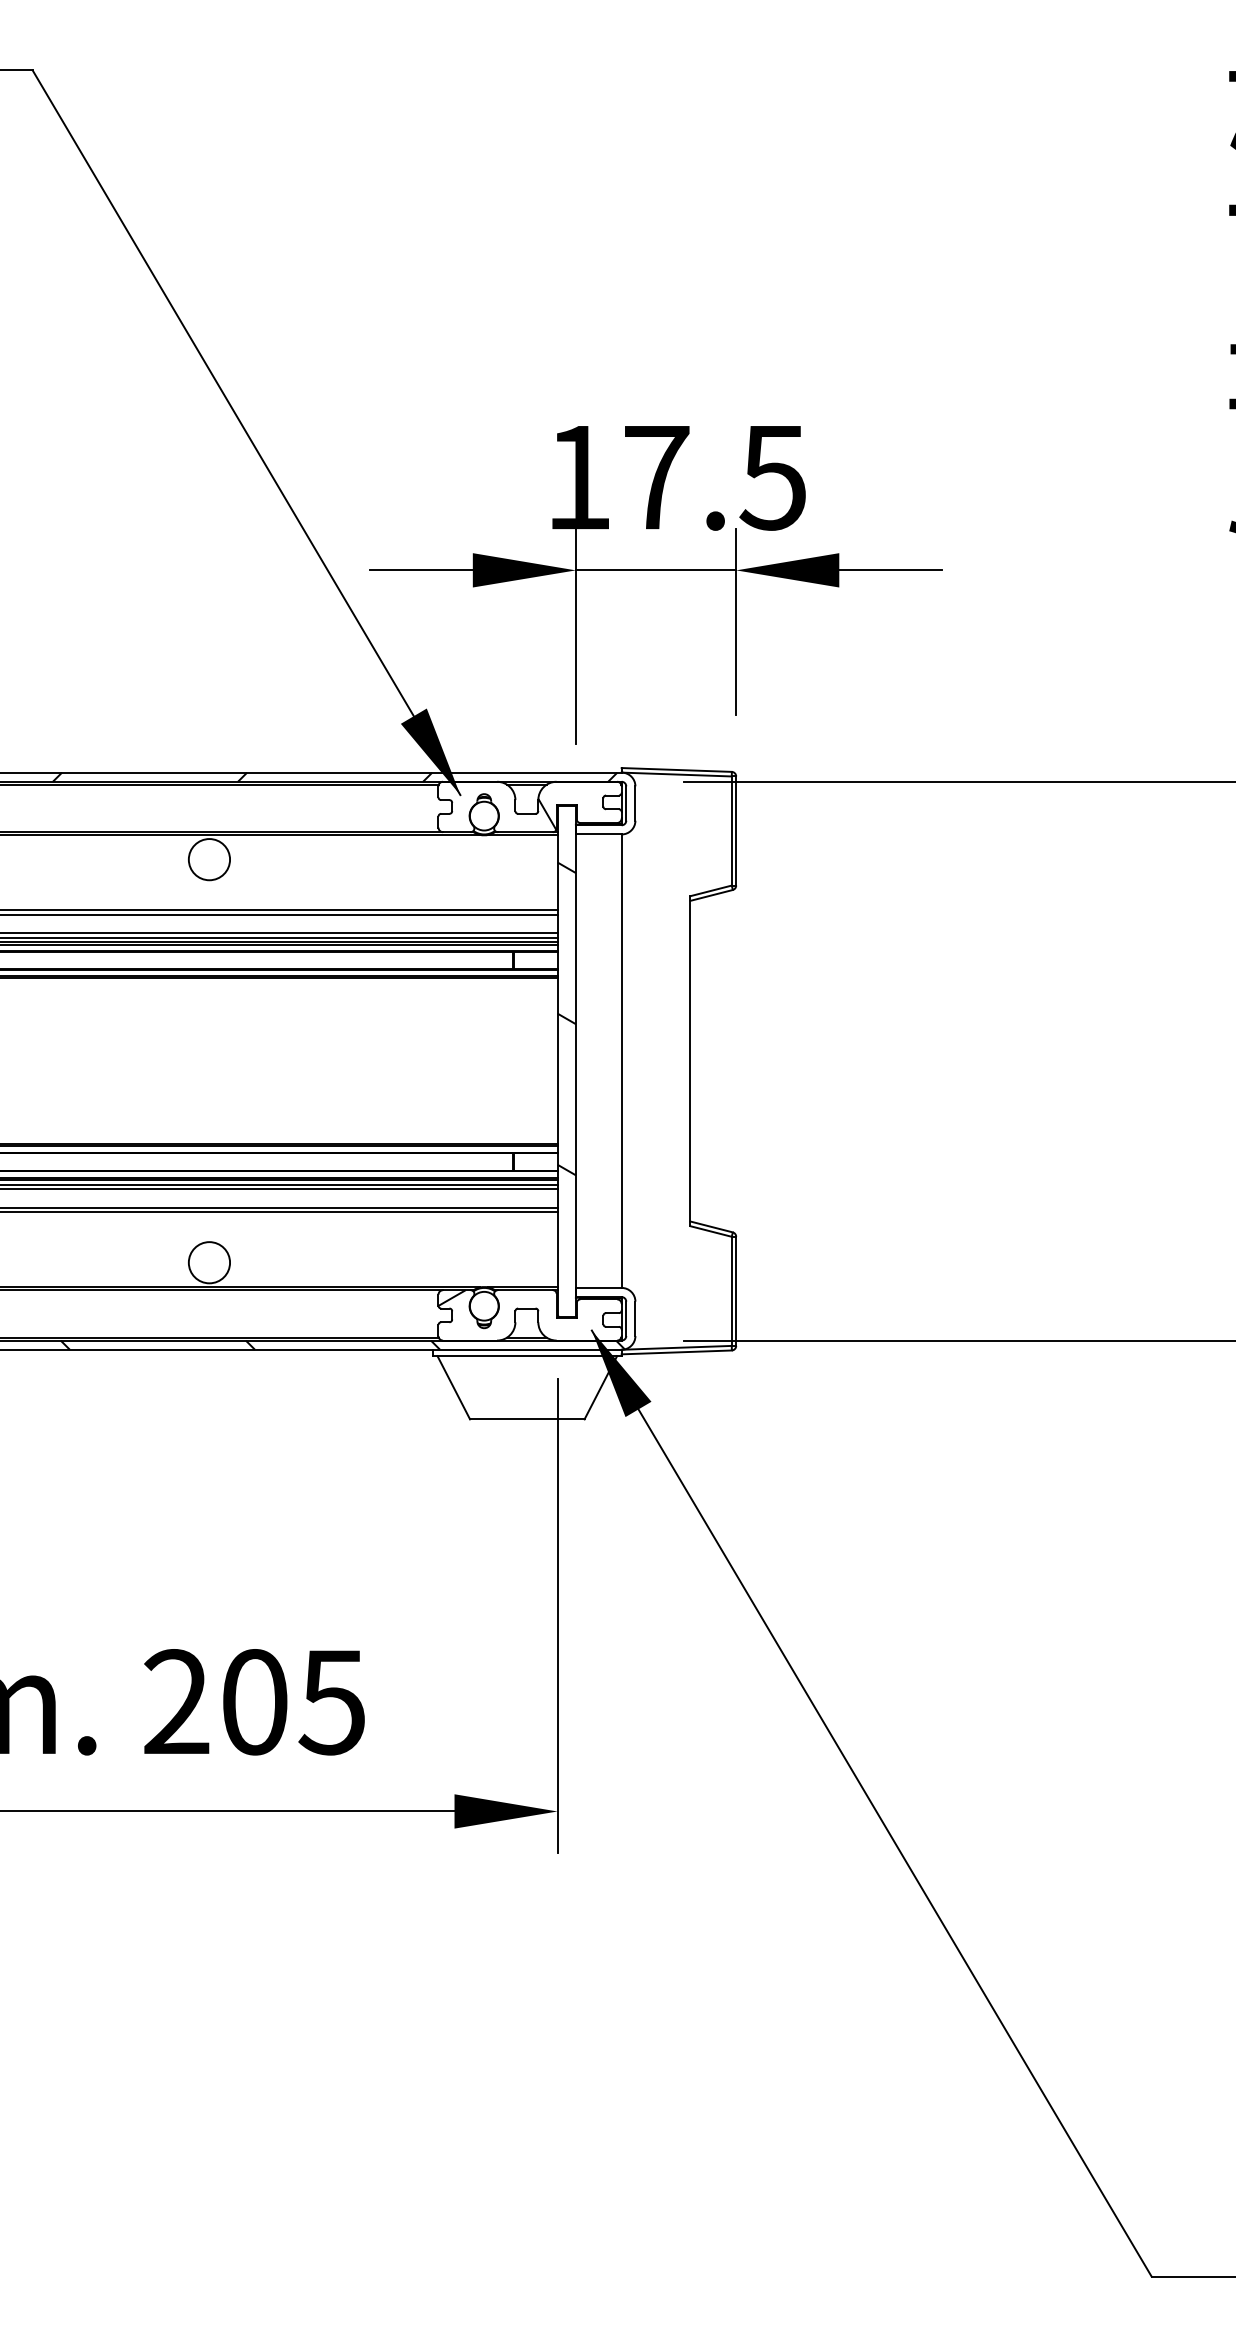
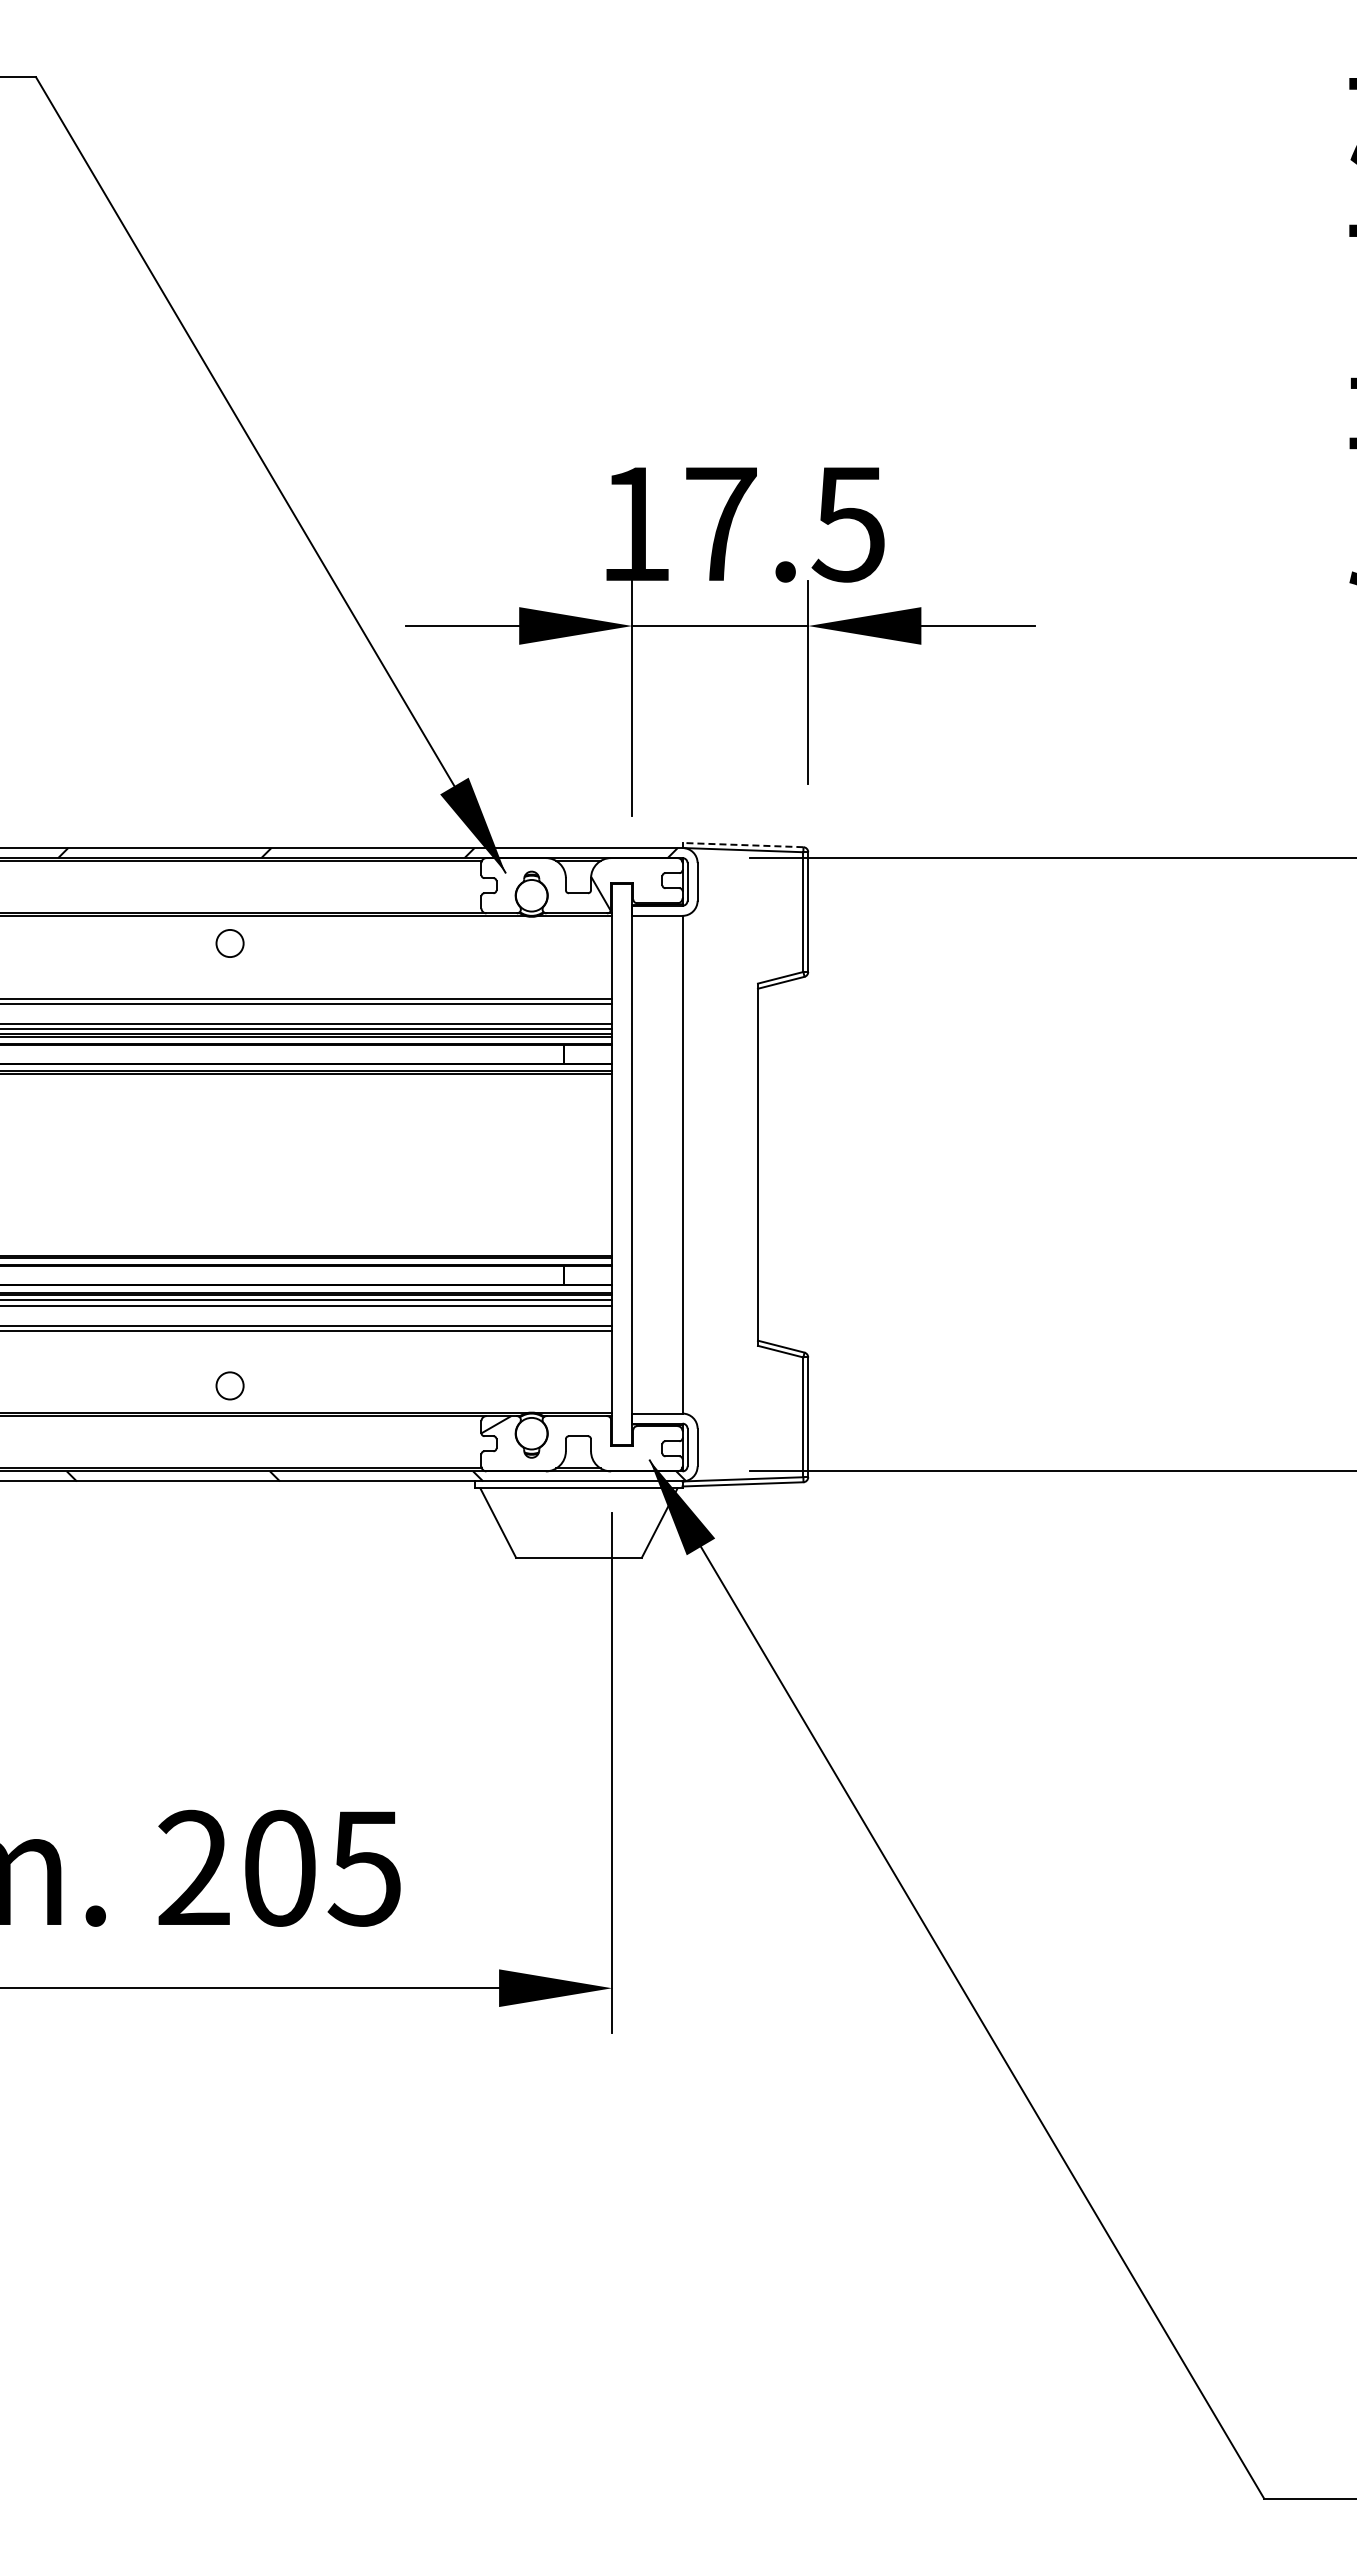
line: (676, 770) -> (742, 845), solid -> dashed
circle: (208, 859) -> (229, 943), size x0.6
hatch: (566, 1089) -> (622, 1195), removed
circle: (208, 1262) -> (229, 1385), size x0.6

